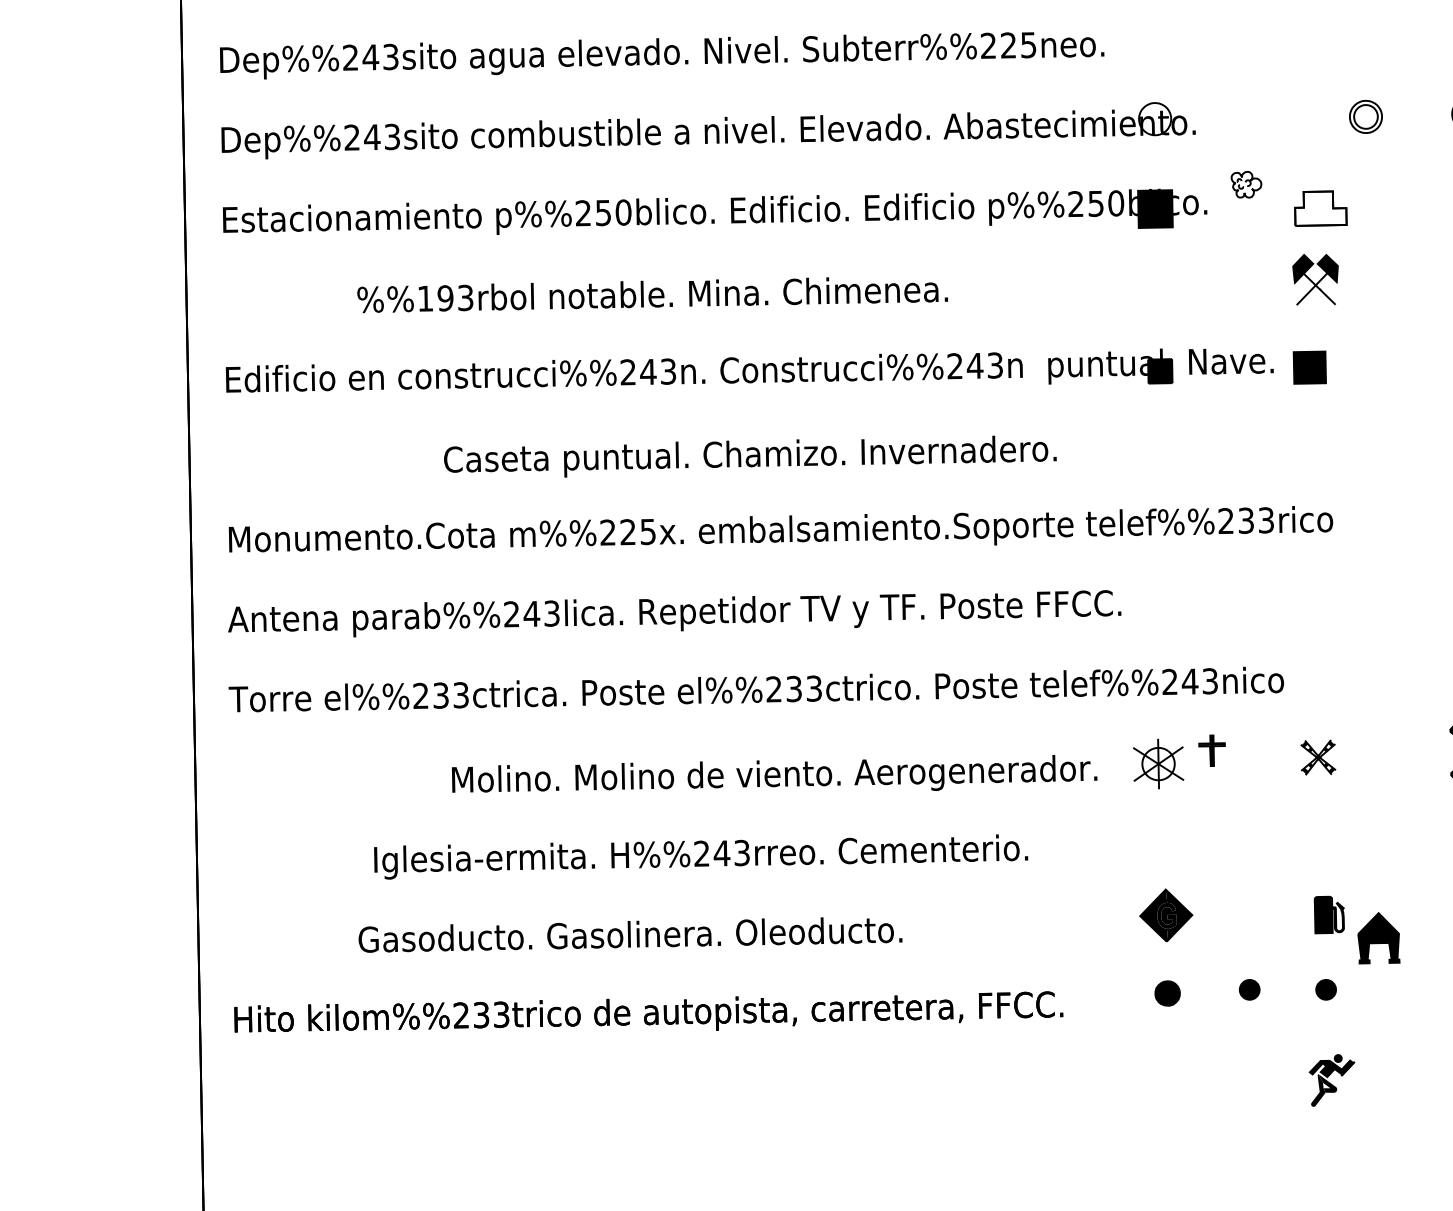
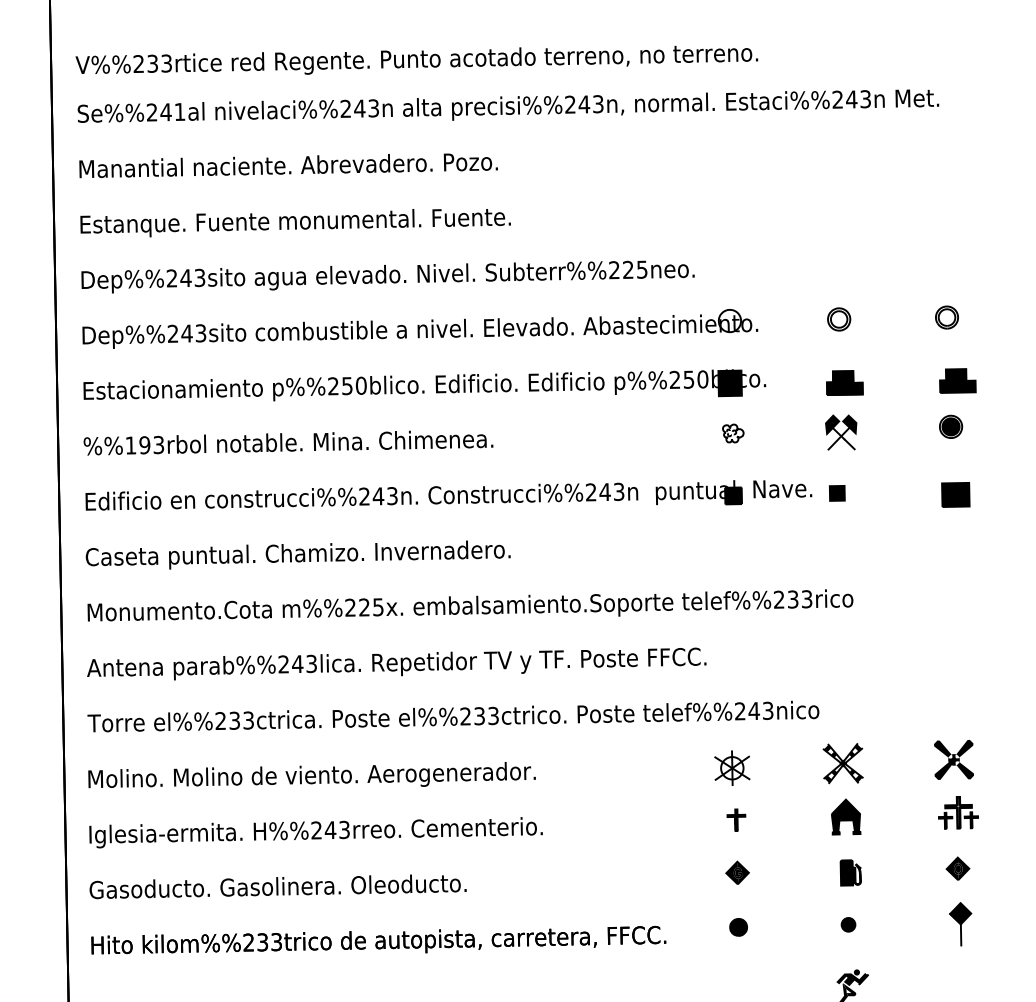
part: (1366, 116) -> (839, 319), moved
part: (1246, 184) -> (733, 433), moved
fill: (1320, 209) -> (844, 383), added
text: (652, 294) -> (288, 442), moved
part: (1310, 367) -> (837, 493), size x0.71
text: (749, 455) -> (297, 554), moved
part: (1212, 749) -> (736, 819), moved
part: (1317, 757) -> (842, 763), size x1.67
text: (773, 774) -> (311, 775), moved
text: (700, 856) -> (315, 832), moved
part: (1166, 914) -> (737, 872), size x0.62
text: (629, 934) -> (277, 886), moved
part: (1379, 937) -> (846, 816), moved
part: (1249, 989) -> (795, 924), removed

